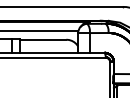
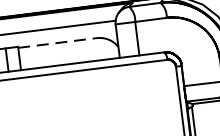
line: (43, 39) -> (58, 42), solid -> dashed

